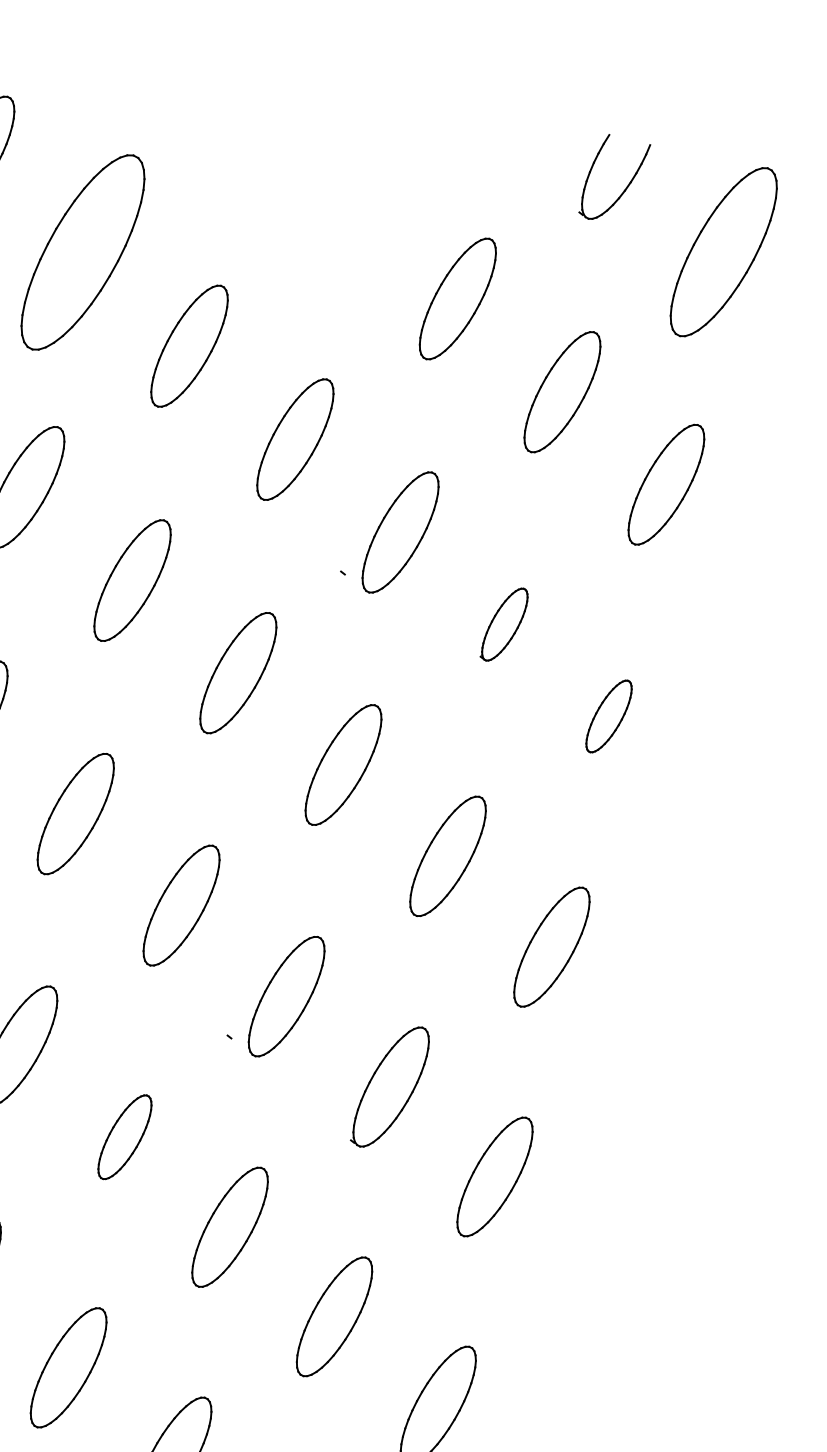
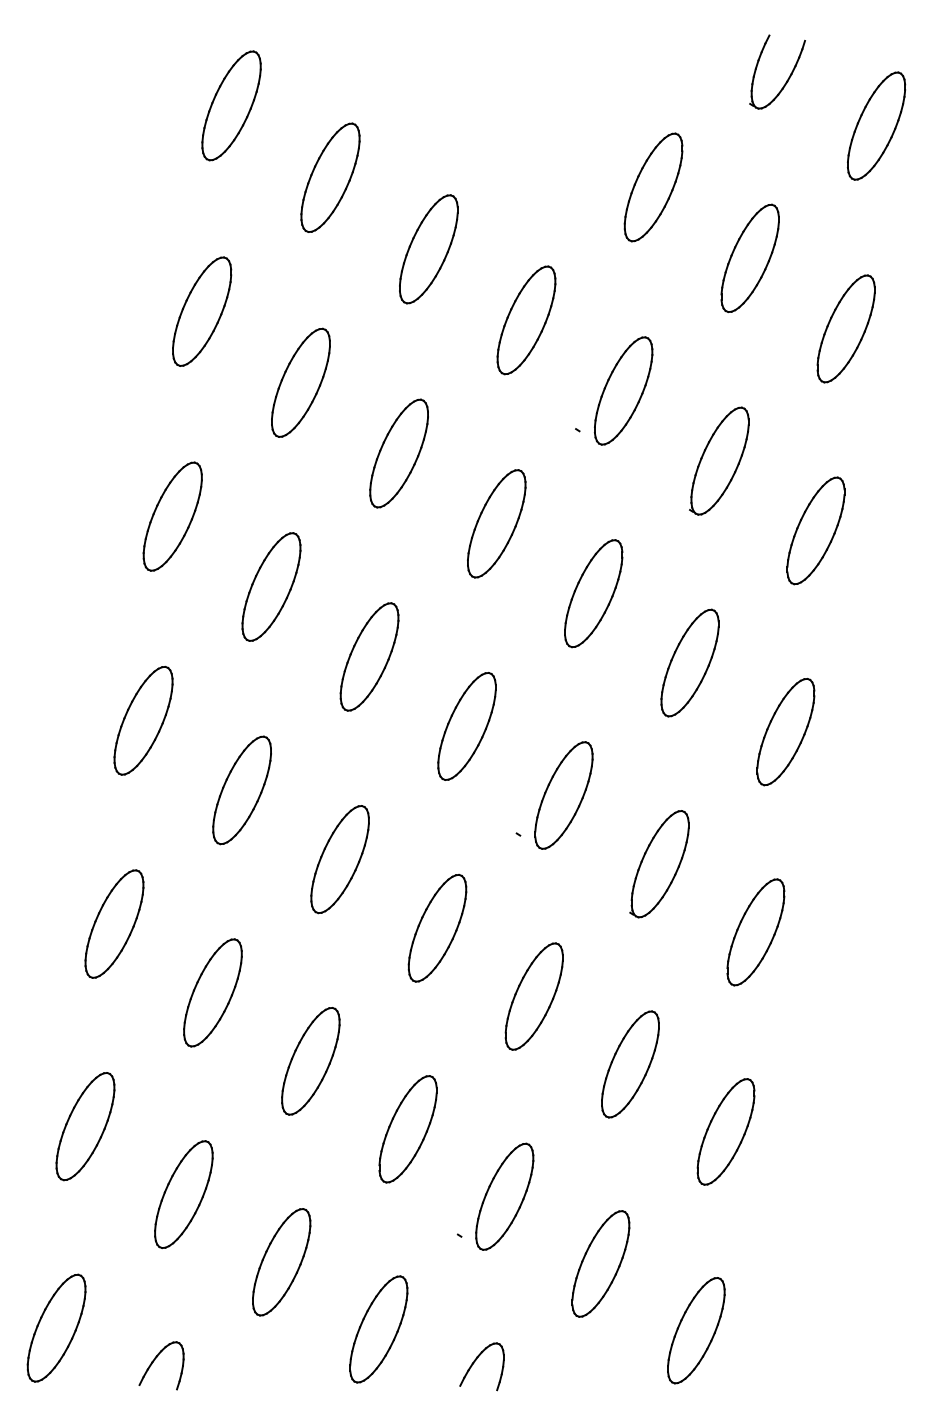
part: (83, 251) -> (330, 177), size x0.62
part: (724, 251) -> (876, 125), size x0.71
part: (504, 623) -> (719, 460), size x1.67
part: (608, 715) -> (815, 530), size x1.67
part: (124, 1137) -> (437, 928), size x1.43

